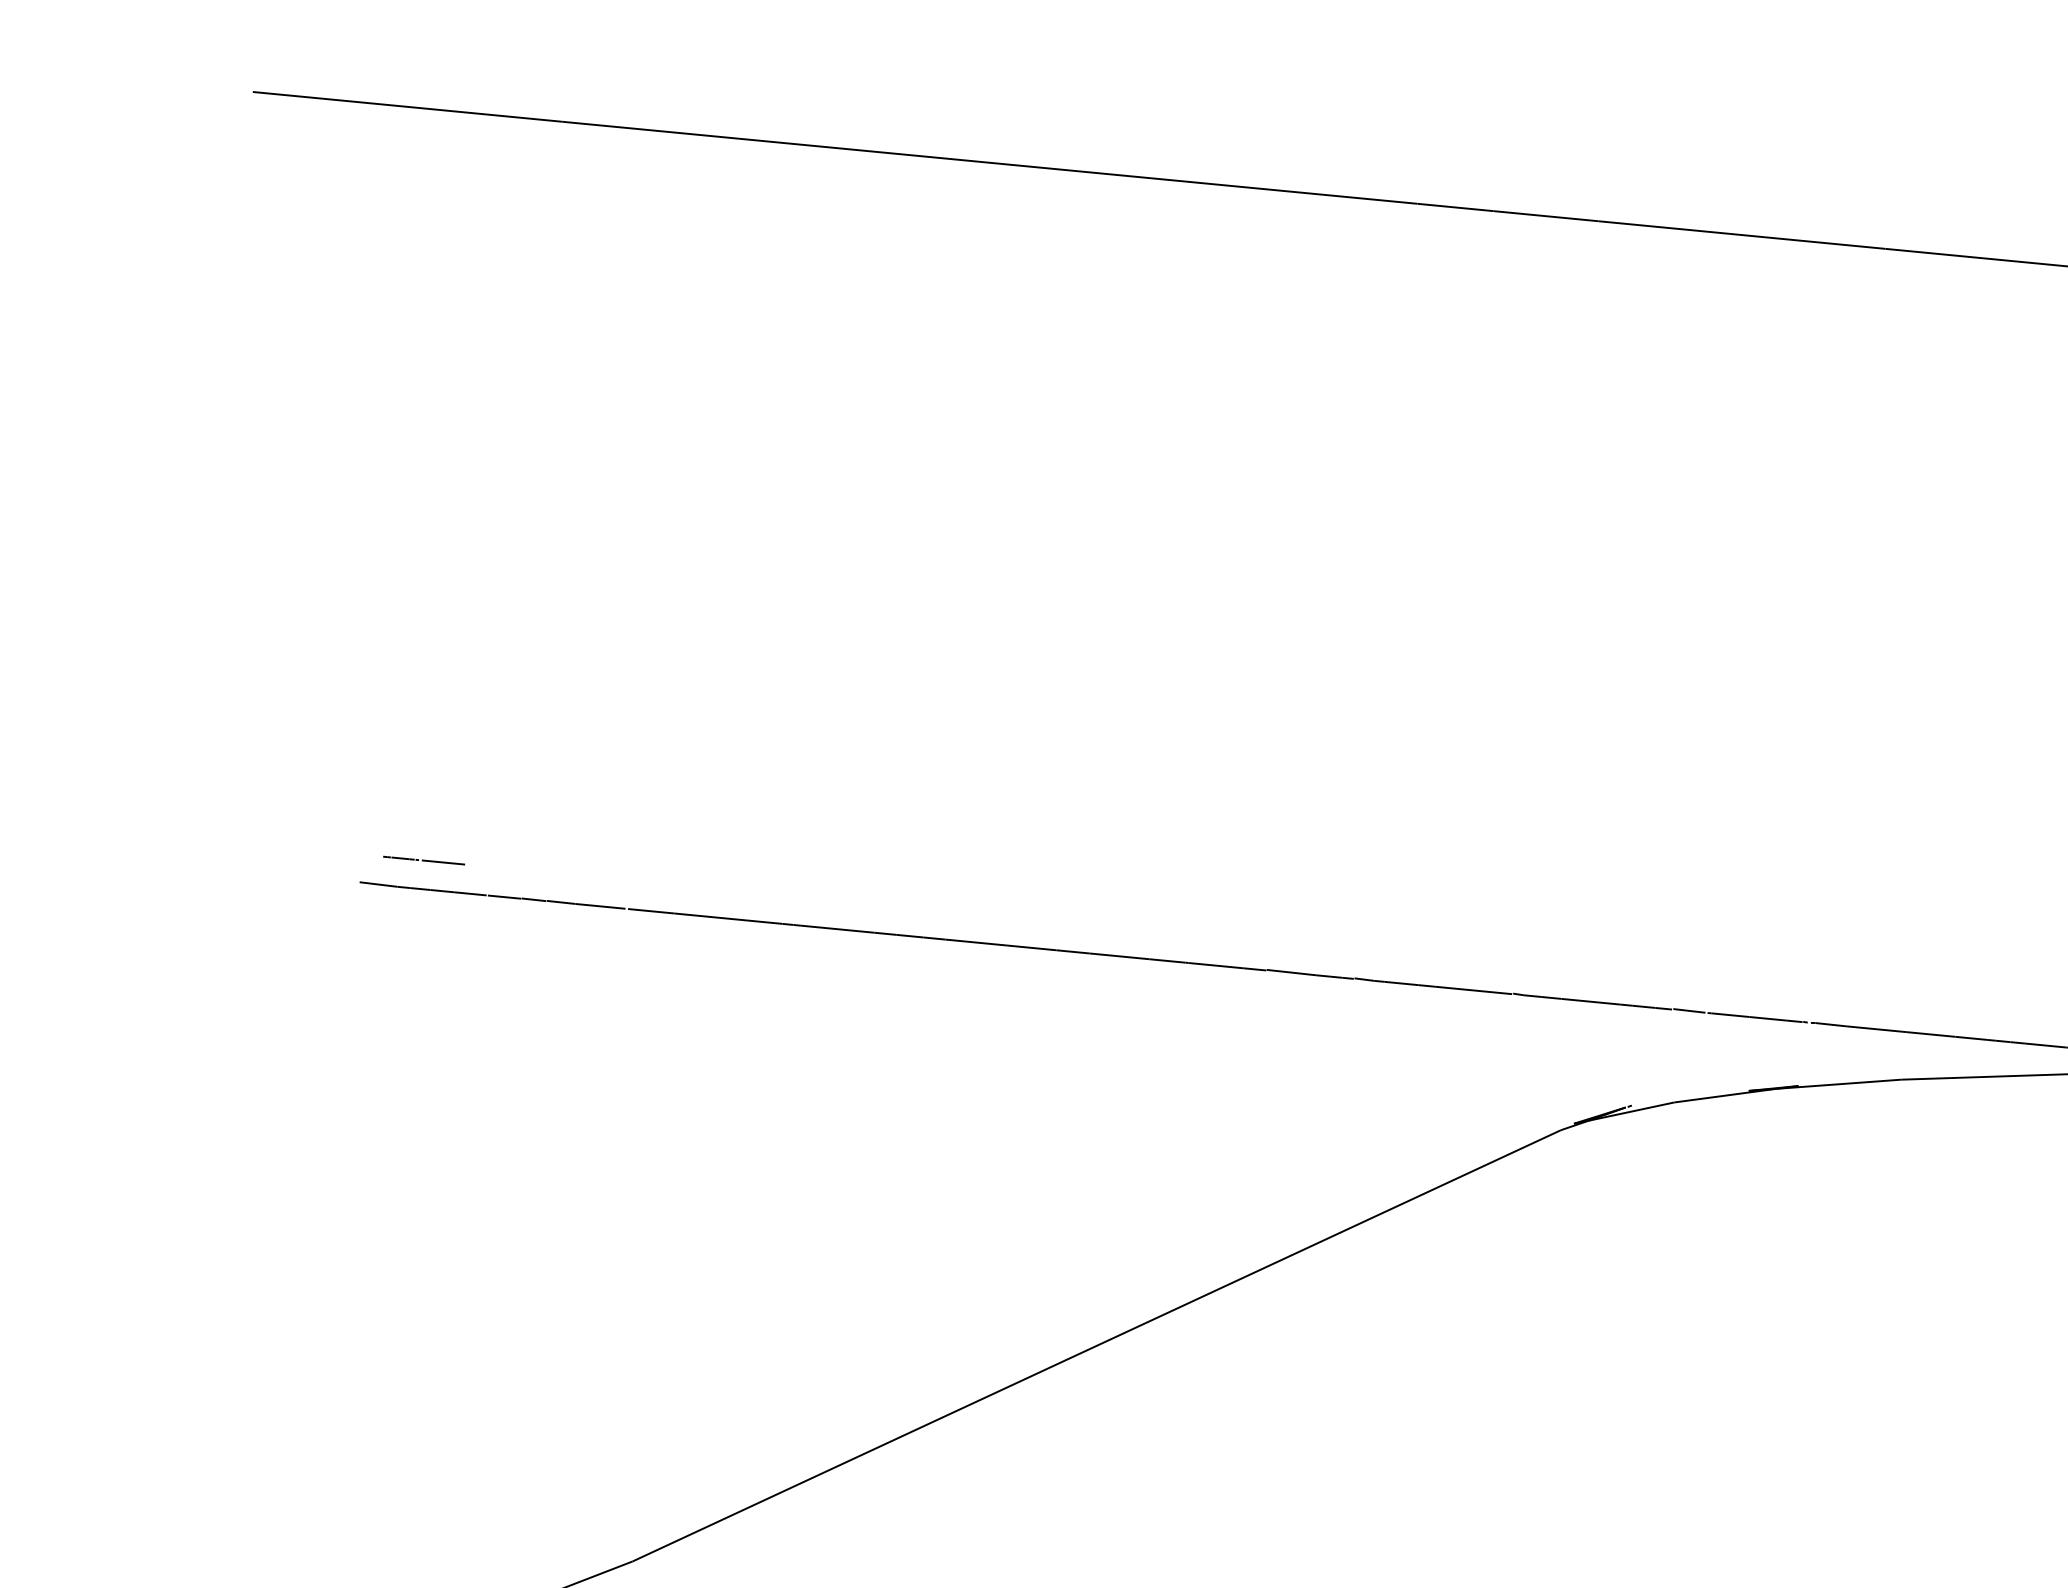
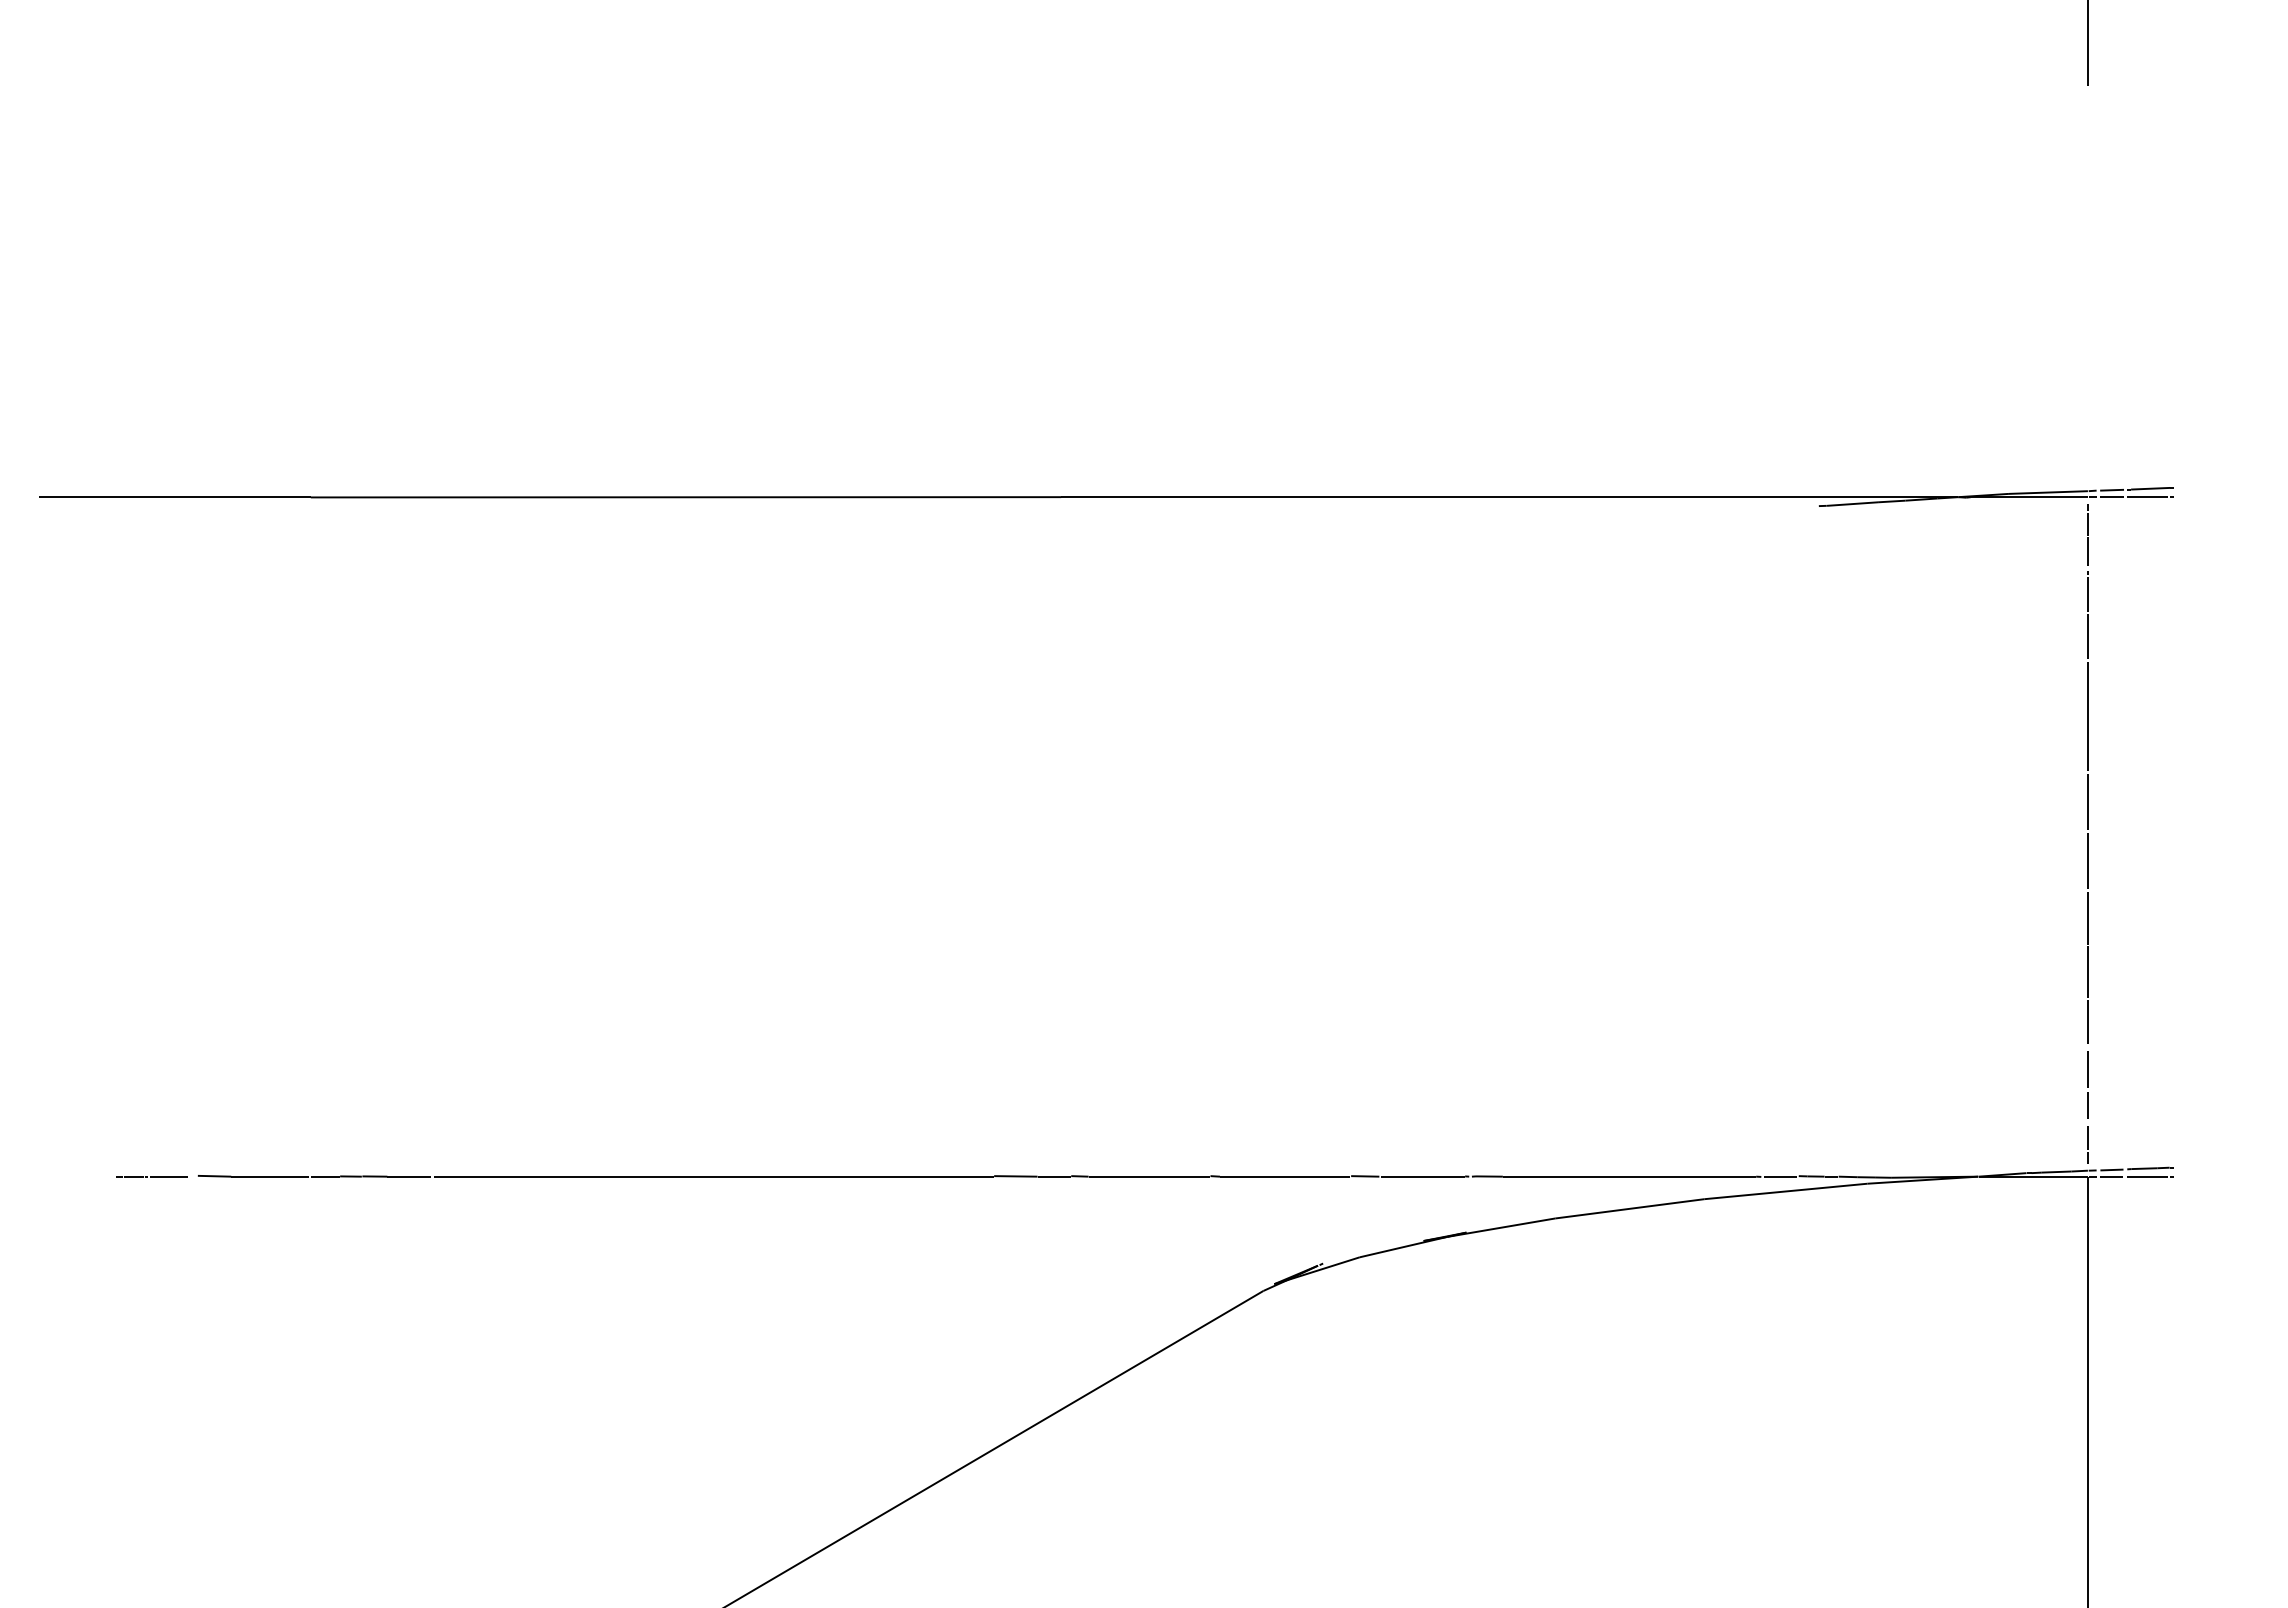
line: (423, 860) -> (151, 1176), moved

